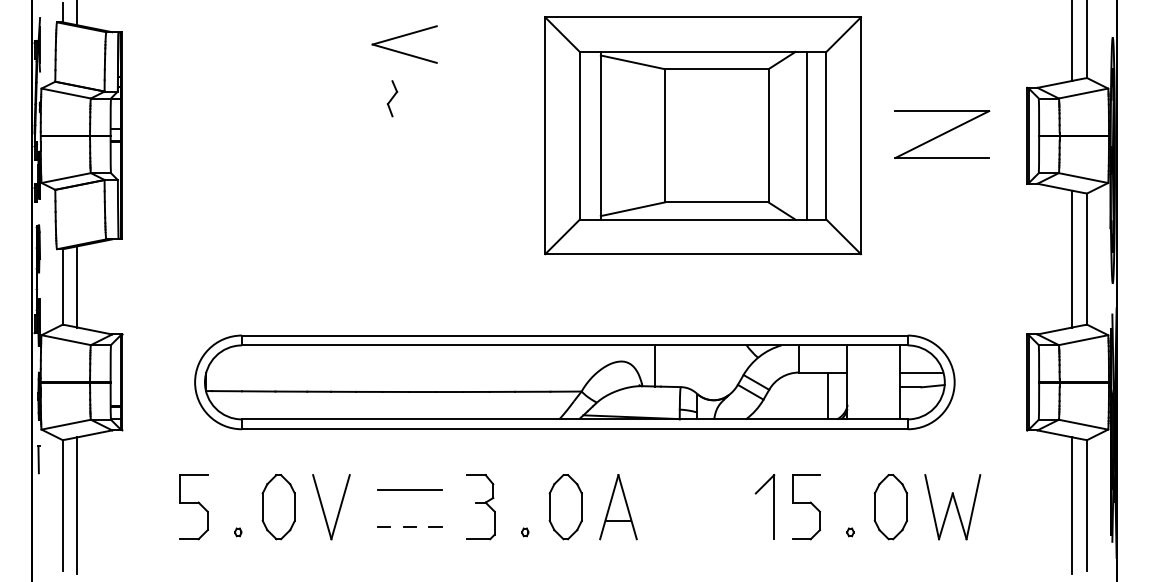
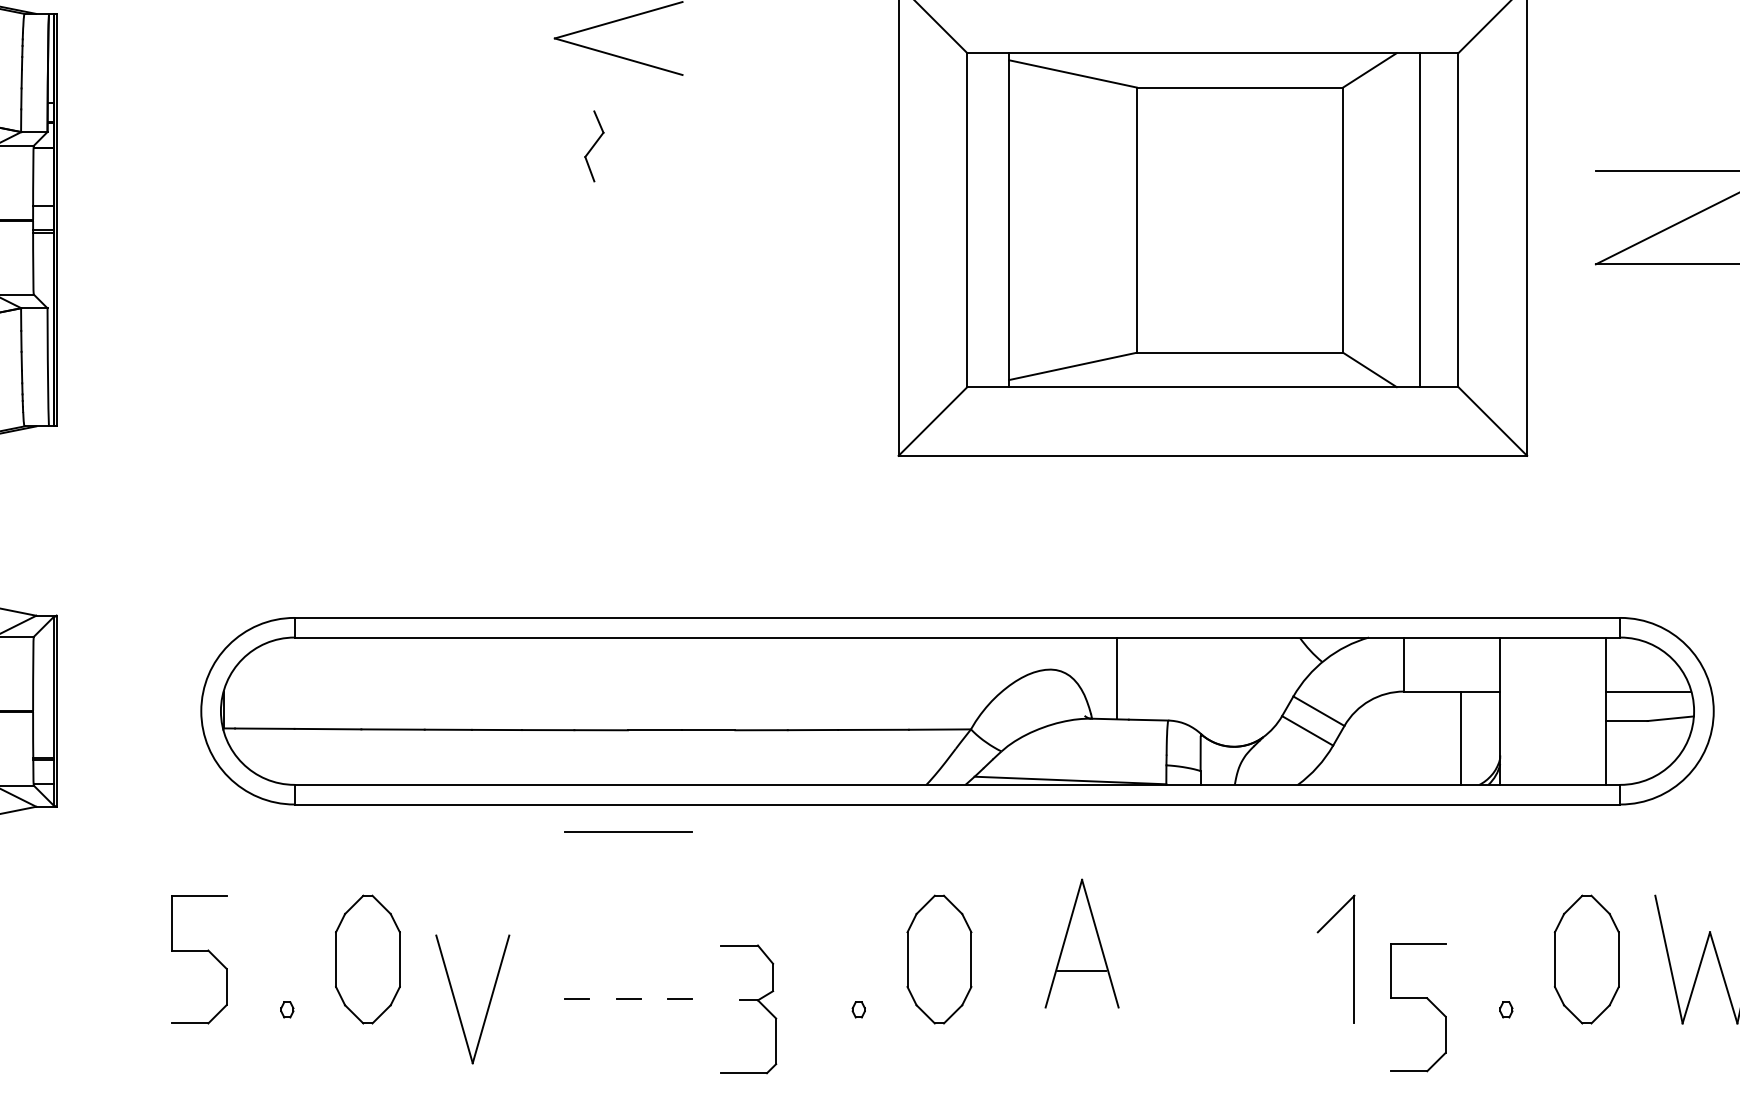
line: (409, 489) -> (628, 830), moved
part: (480, 507) -> (747, 1010), moved
part: (618, 507) -> (1082, 944), moved
part: (806, 507) -> (1418, 1008), moved
part: (324, 510) -> (458, 1006), moved

